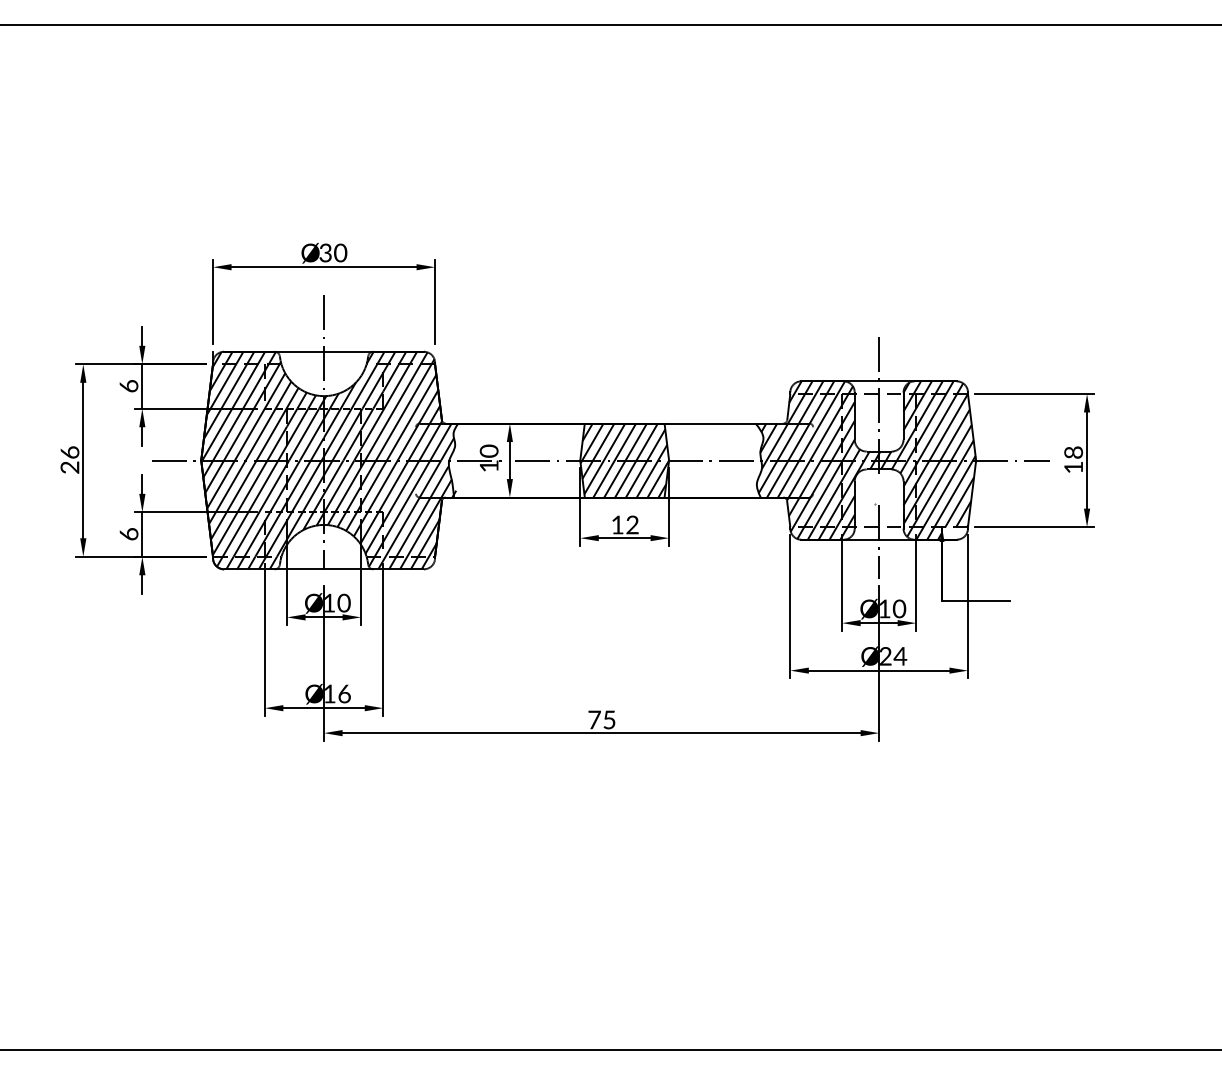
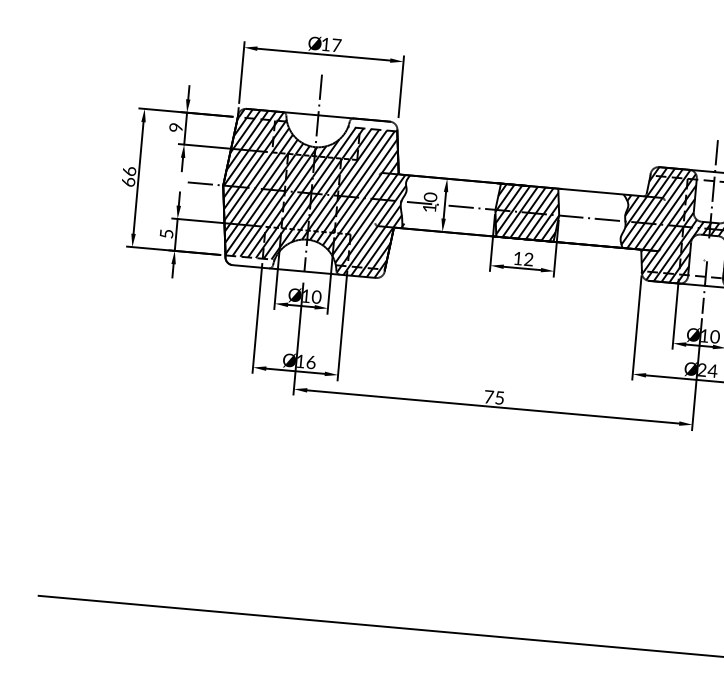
text: (333, 252) -> (331, 44), 30 -> 17
hatch: (400, 357) -> (372, 124), removed
text: (128, 386) -> (175, 127), 6 -> 9
text: (69, 467) -> (128, 182), 26 -> 66
text: (128, 534) -> (166, 234), 6 -> 5
hatch: (247, 562) -> (249, 261), removed

